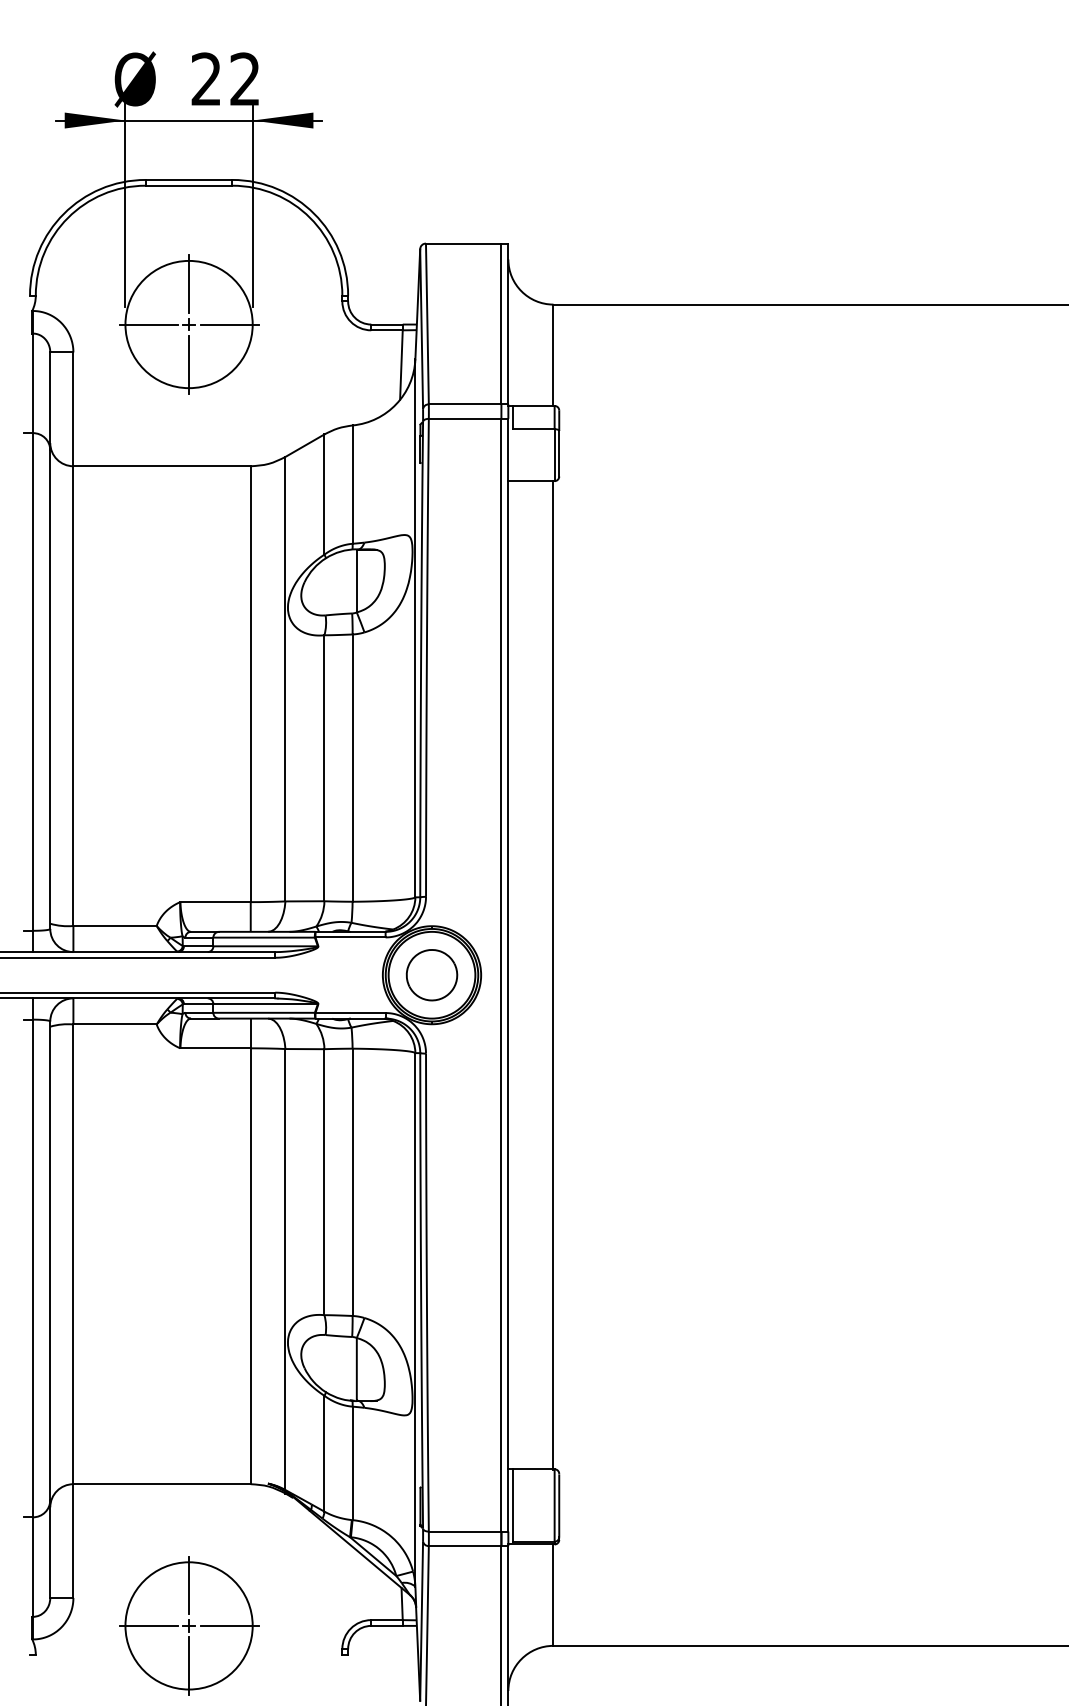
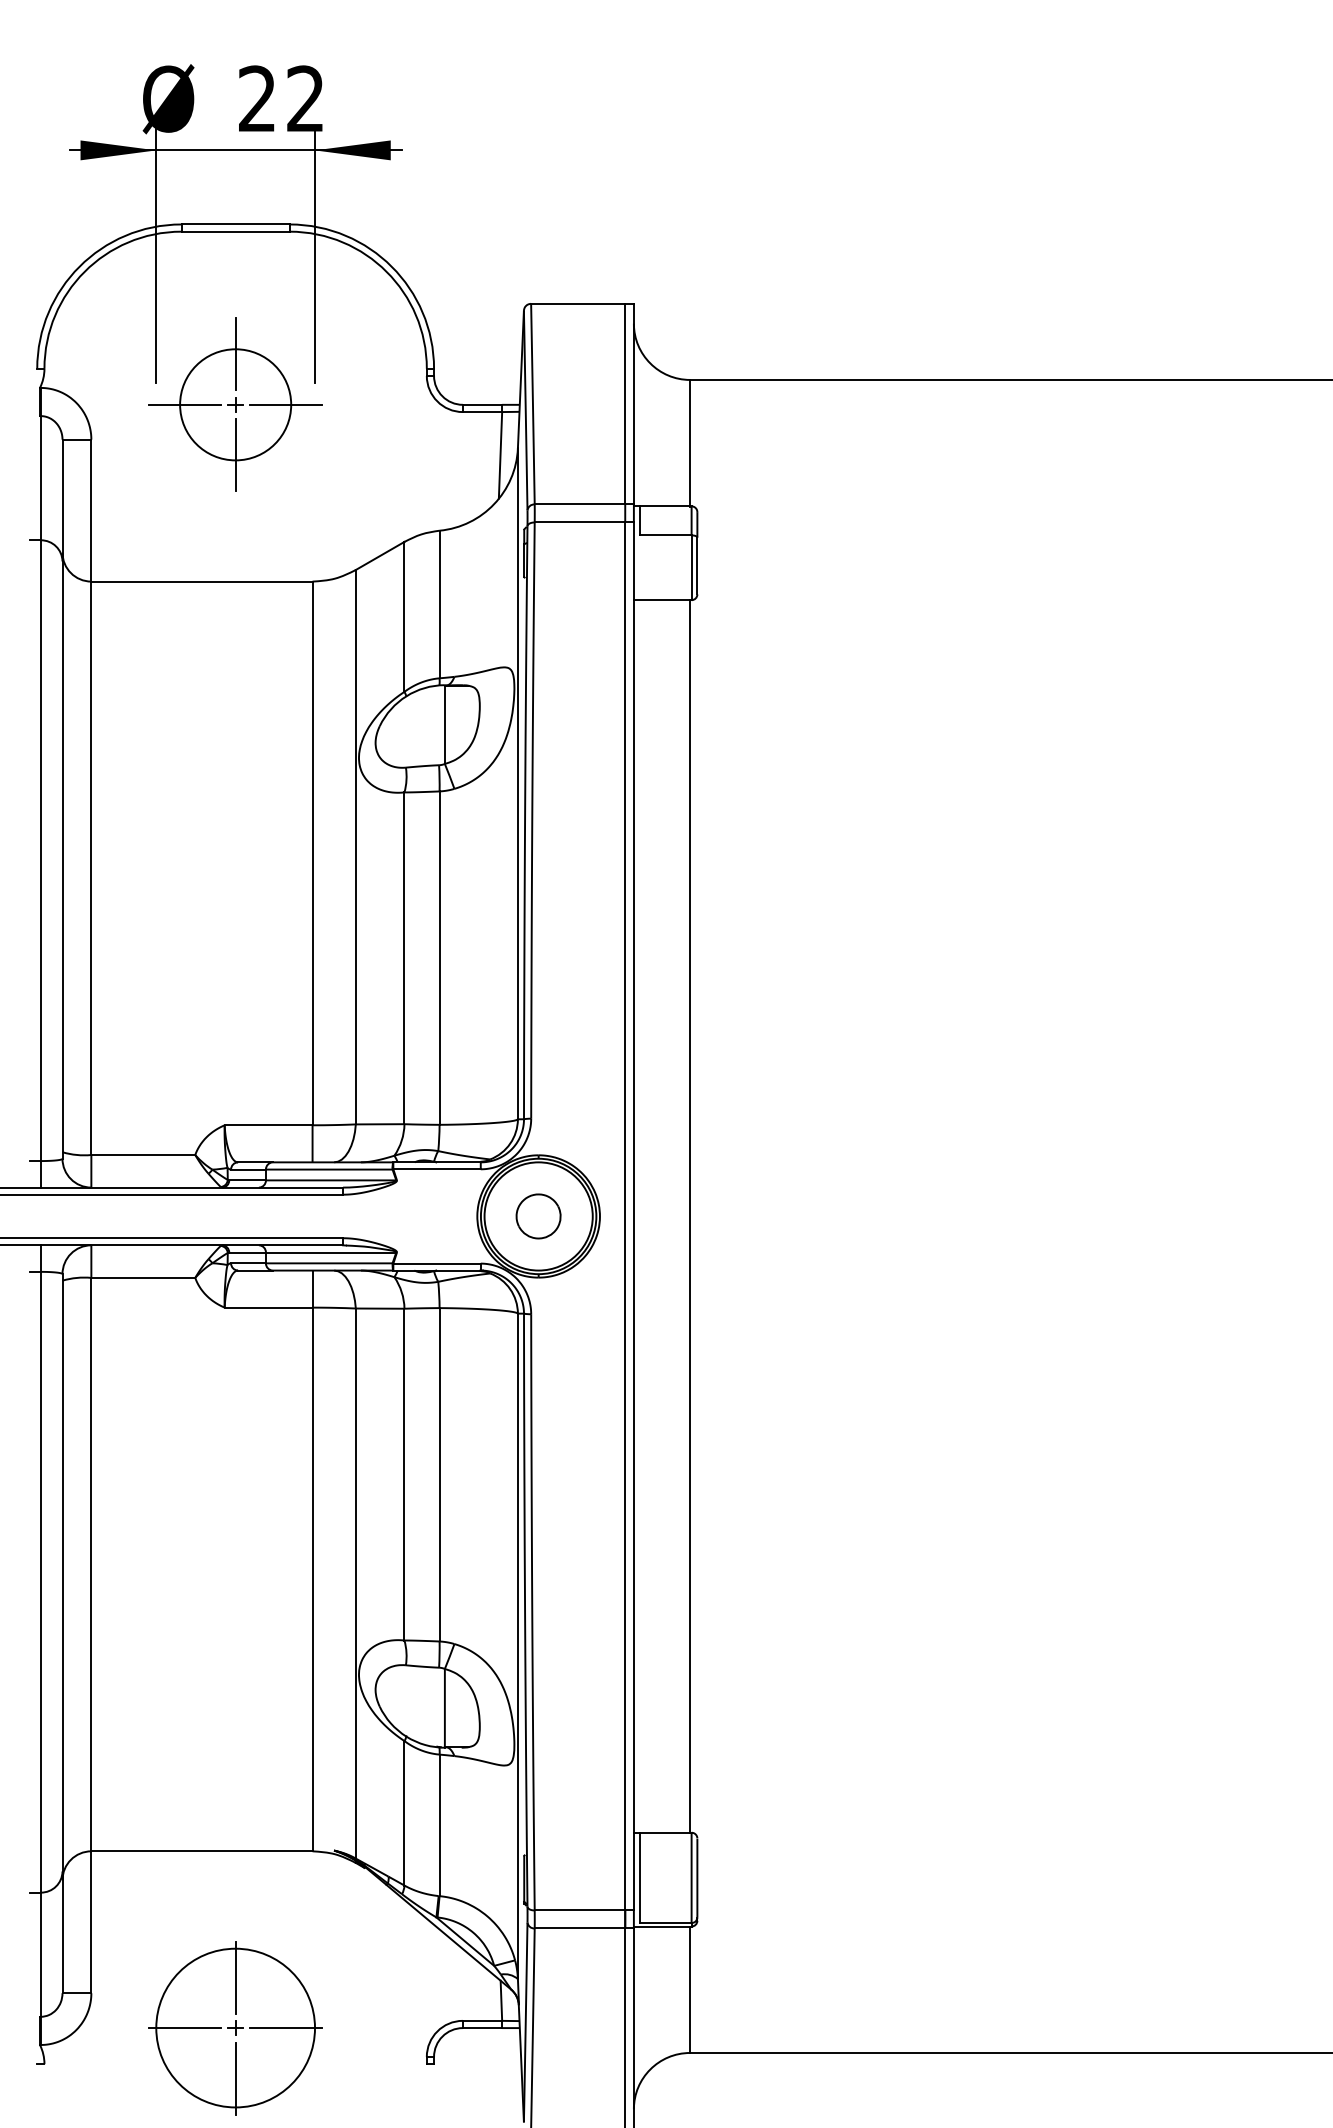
circle: (188, 324) -> (235, 404), size x0.7
part: (431, 975) -> (538, 1216), size x0.7

